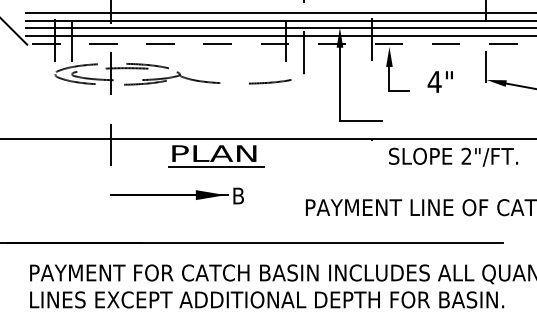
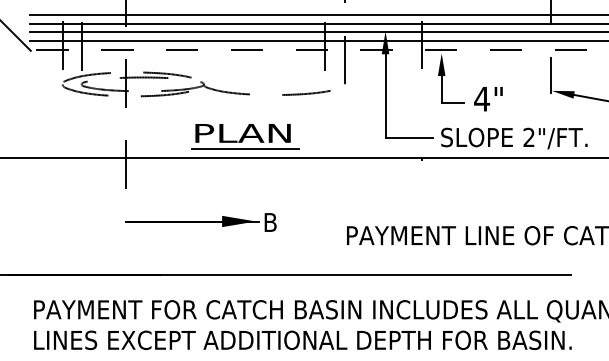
text: (440, 82) -> (488, 99), moved
part: (216, 156) -> (245, 136), moved
text: (453, 157) -> (514, 138), moved

